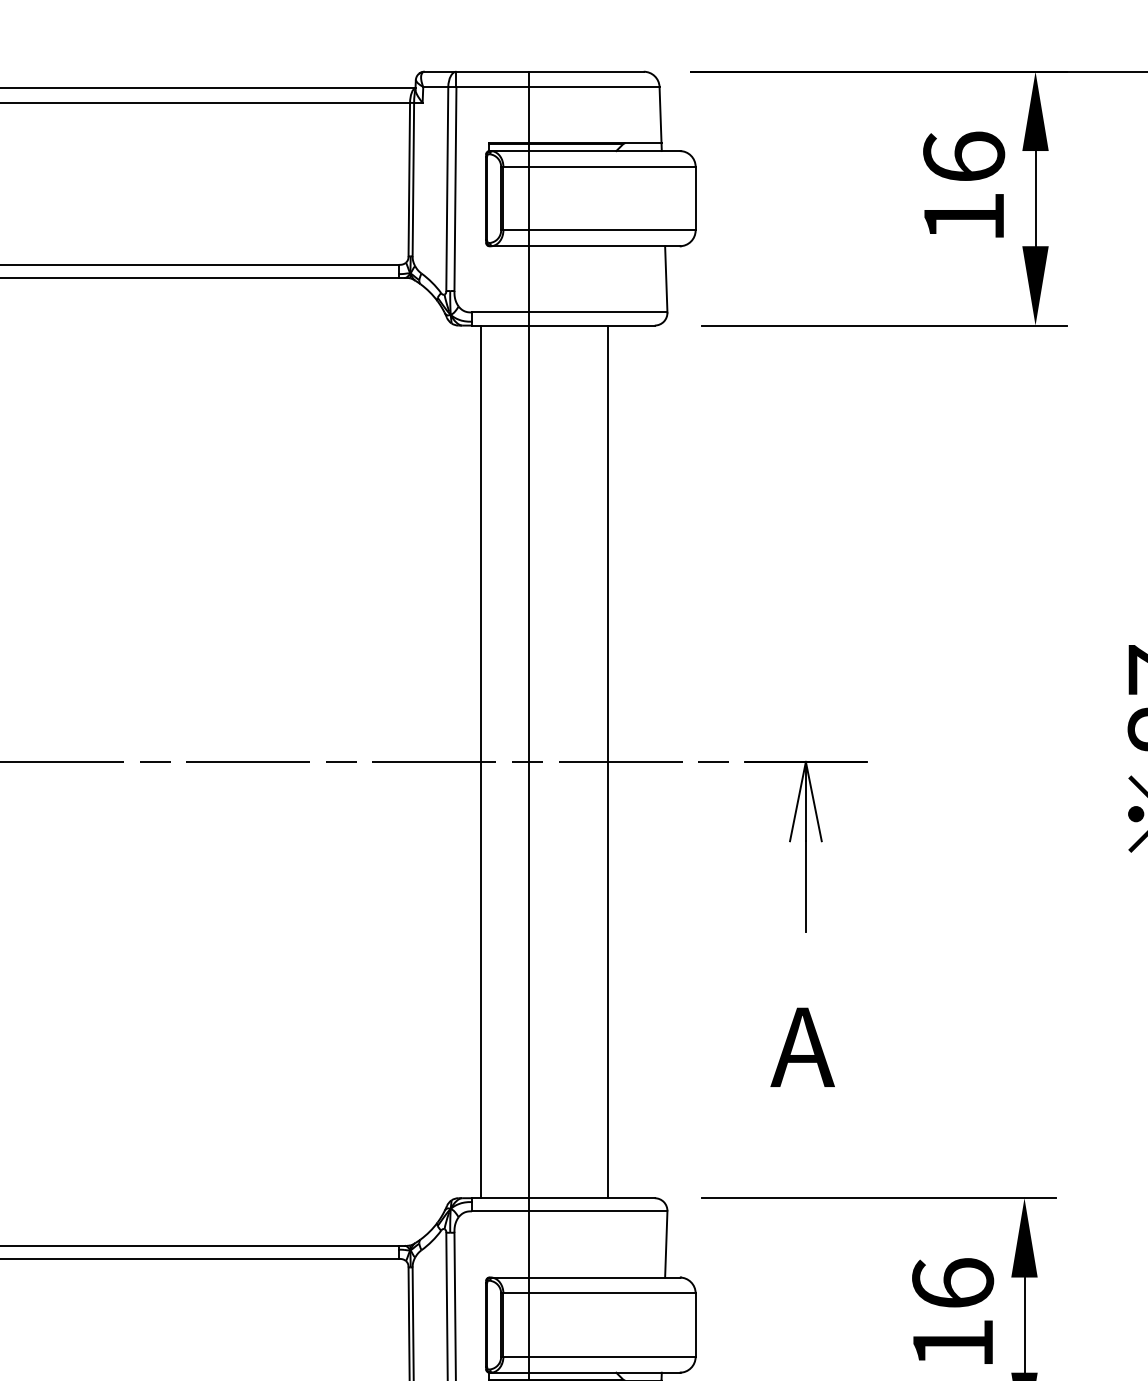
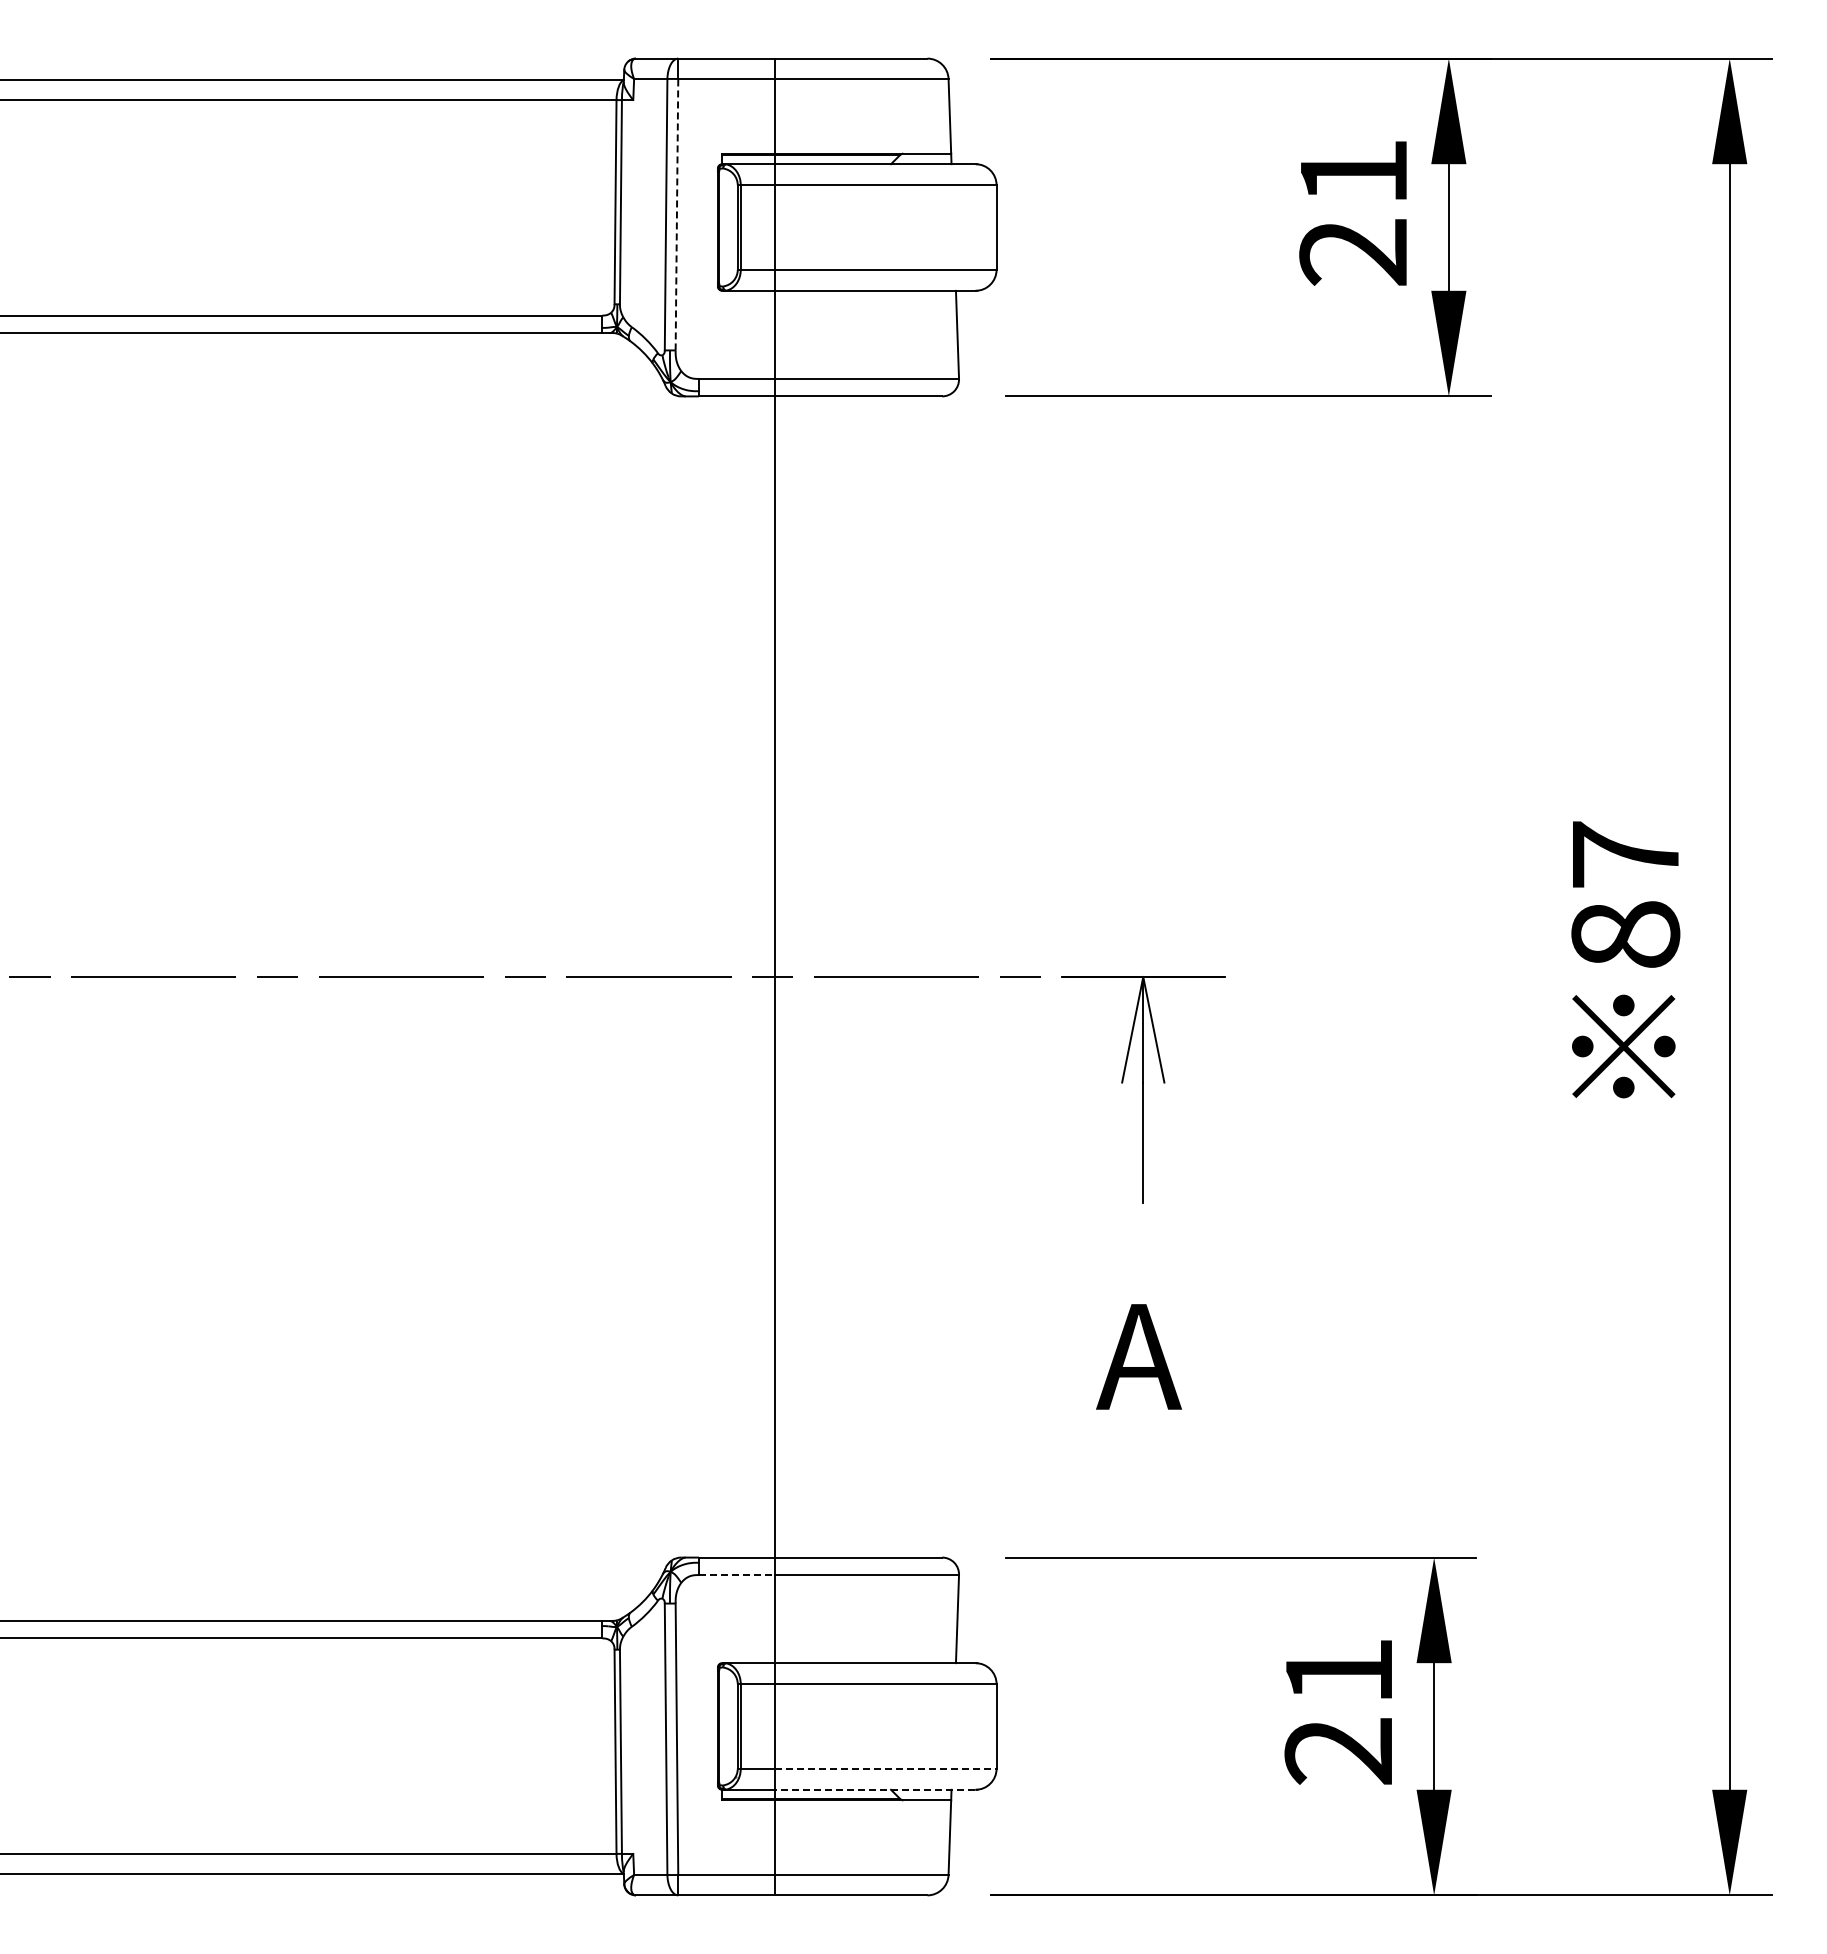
text: (963, 186) -> (1353, 211), 16 -> 21
line: (455, 188) -> (676, 214), solid -> dashed
line: (481, 761) -> (711, 976), removed
line: (608, 761) -> (880, 976), removed
line: (500, 1211) -> (736, 1575), solid -> dashed
text: (952, 1313) -> (1338, 1710), 16 -> 21
line: (612, 1356) -> (885, 1768), solid -> dashed
line: (603, 1372) -> (874, 1789), solid -> dashed

